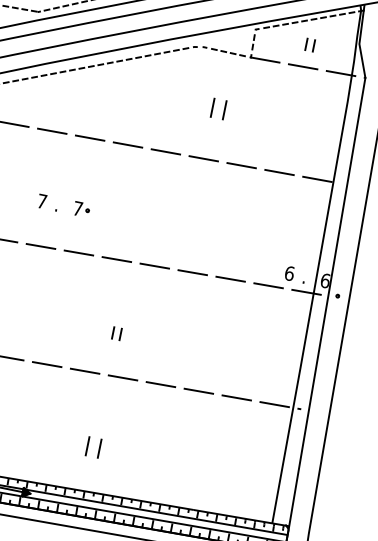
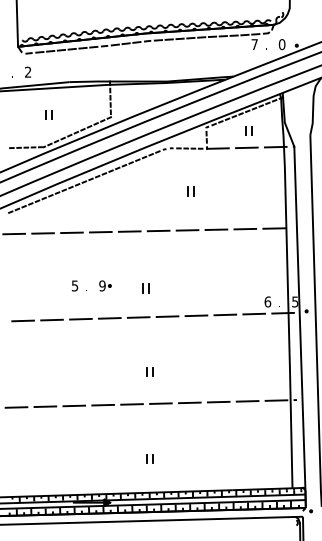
part: (217, 108) -> (190, 191), size x0.62
text: (41, 200) -> (74, 285), 7 -> 5
text: (78, 208) -> (102, 285), 7 -> 9
part: (133, 223) -> (145, 288), added
text: (325, 280) -> (295, 301), 6 -> 5
part: (93, 446) -> (149, 458), size x0.62

